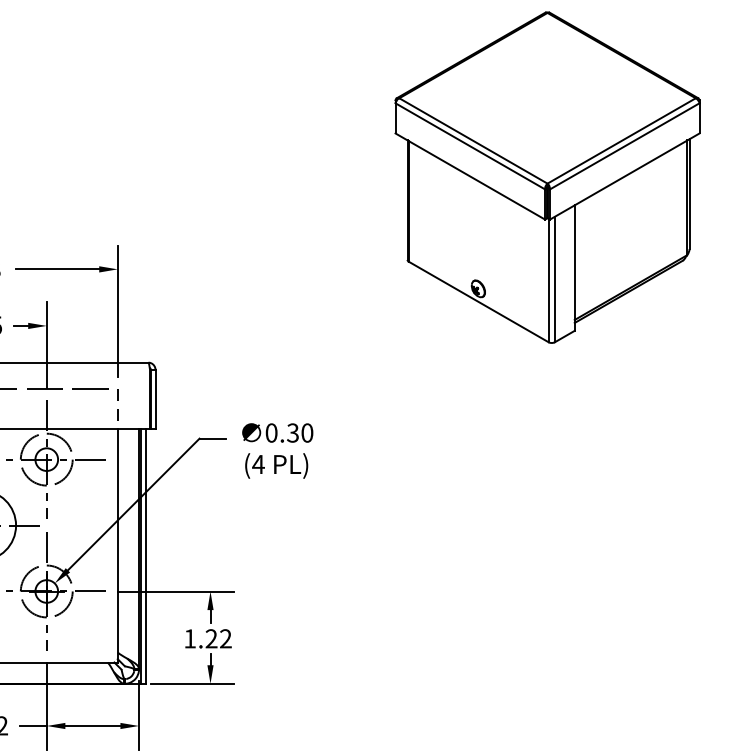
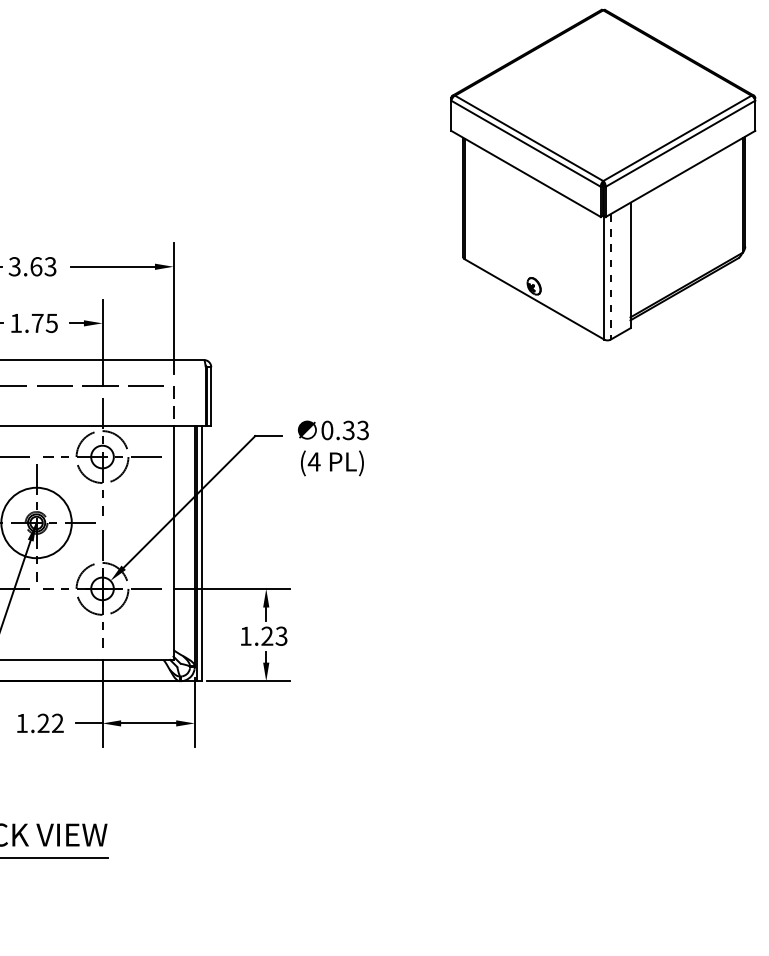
line: (554, 279) -> (610, 276), solid -> dashed
text: (306, 433) -> (362, 430), 0.30 -> 0.33
text: (225, 639) -> (281, 636), 1.22 -> 1.23

